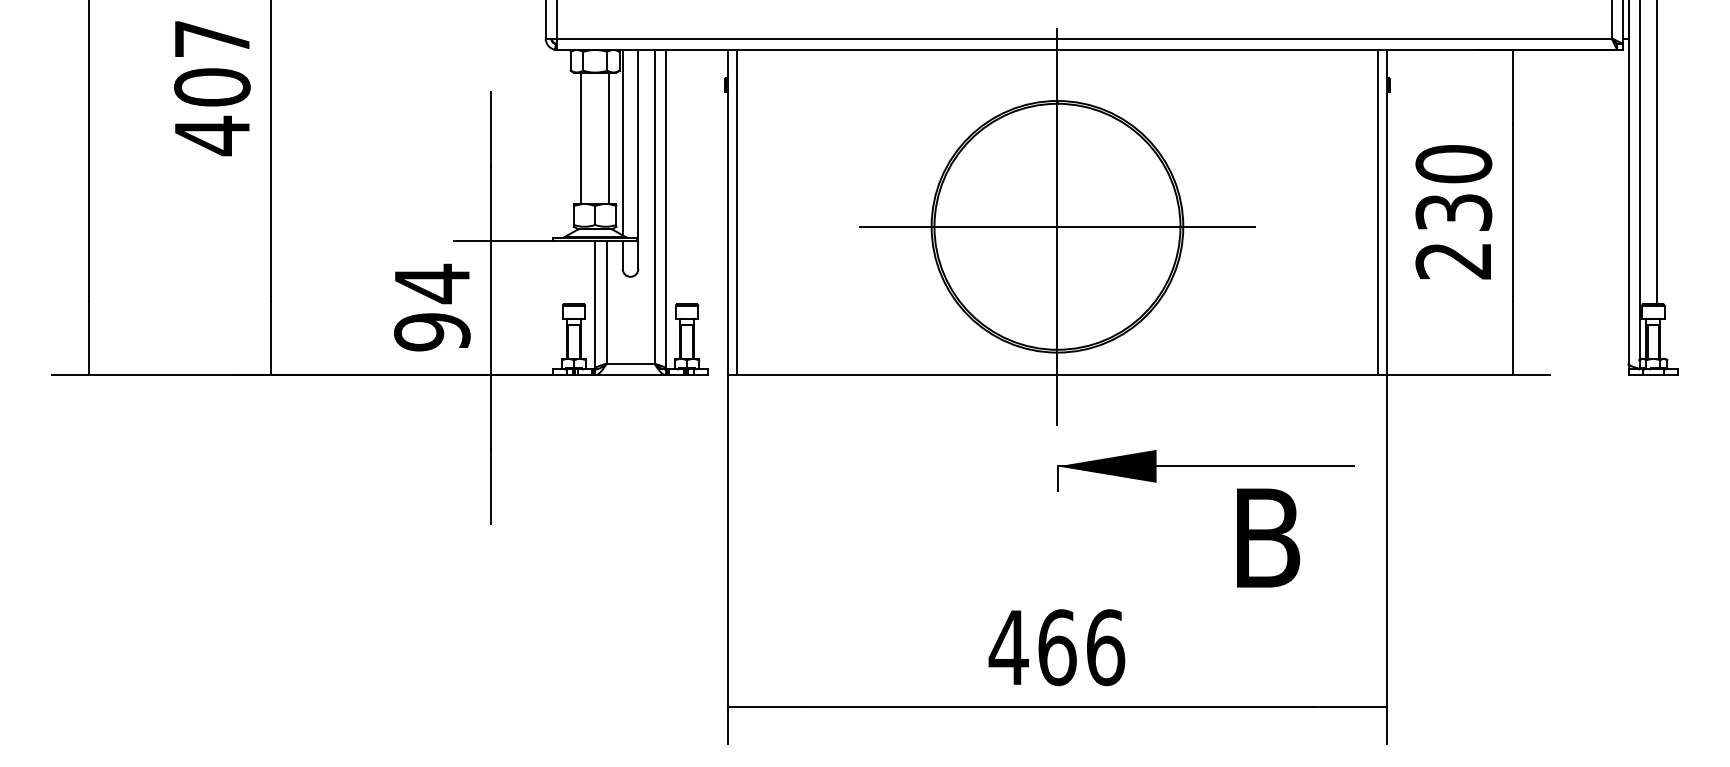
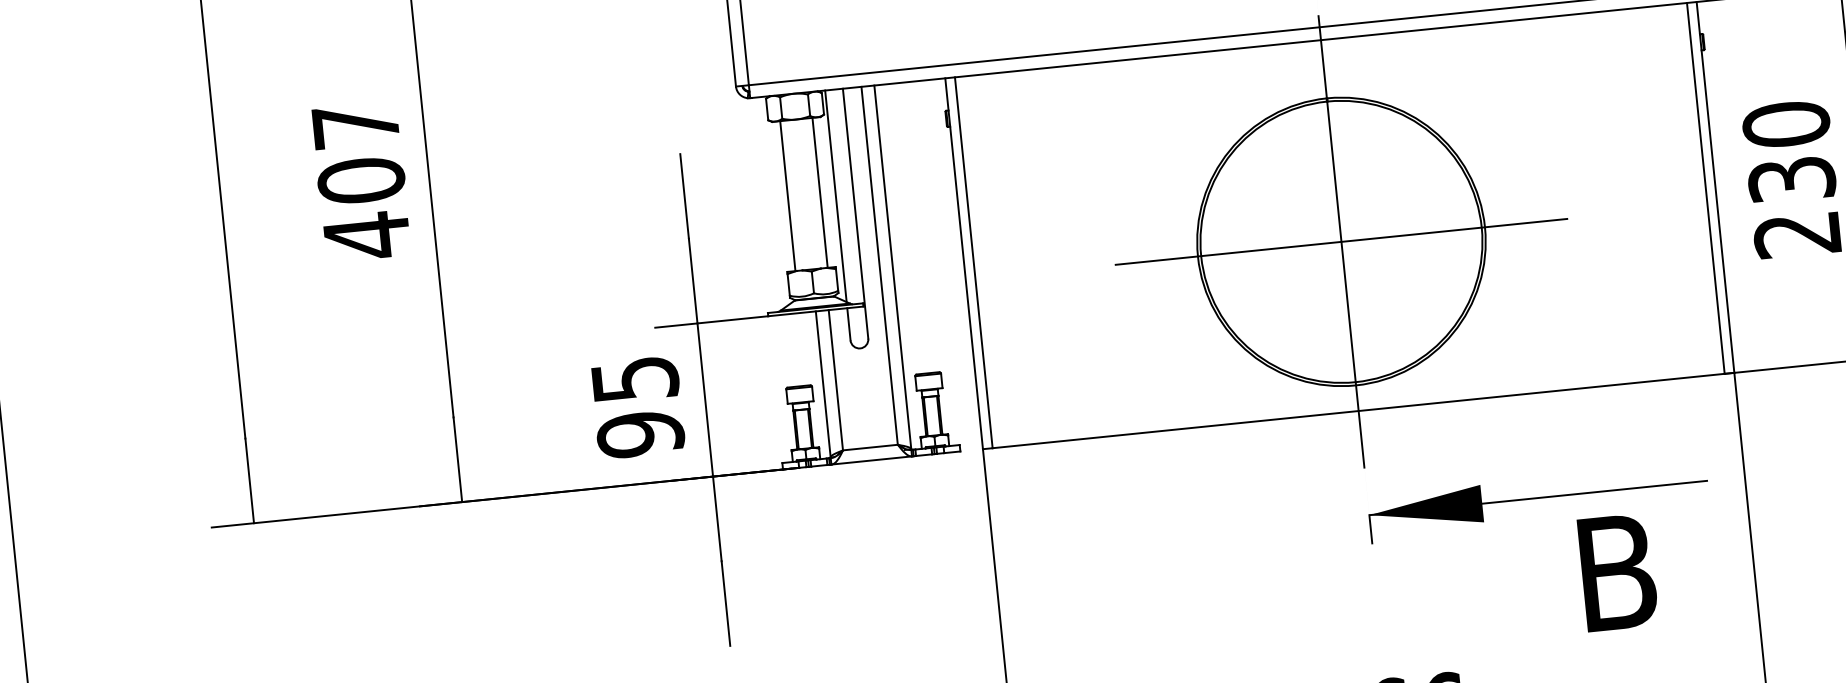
text: (432, 283) -> (635, 378), 94 -> 95

